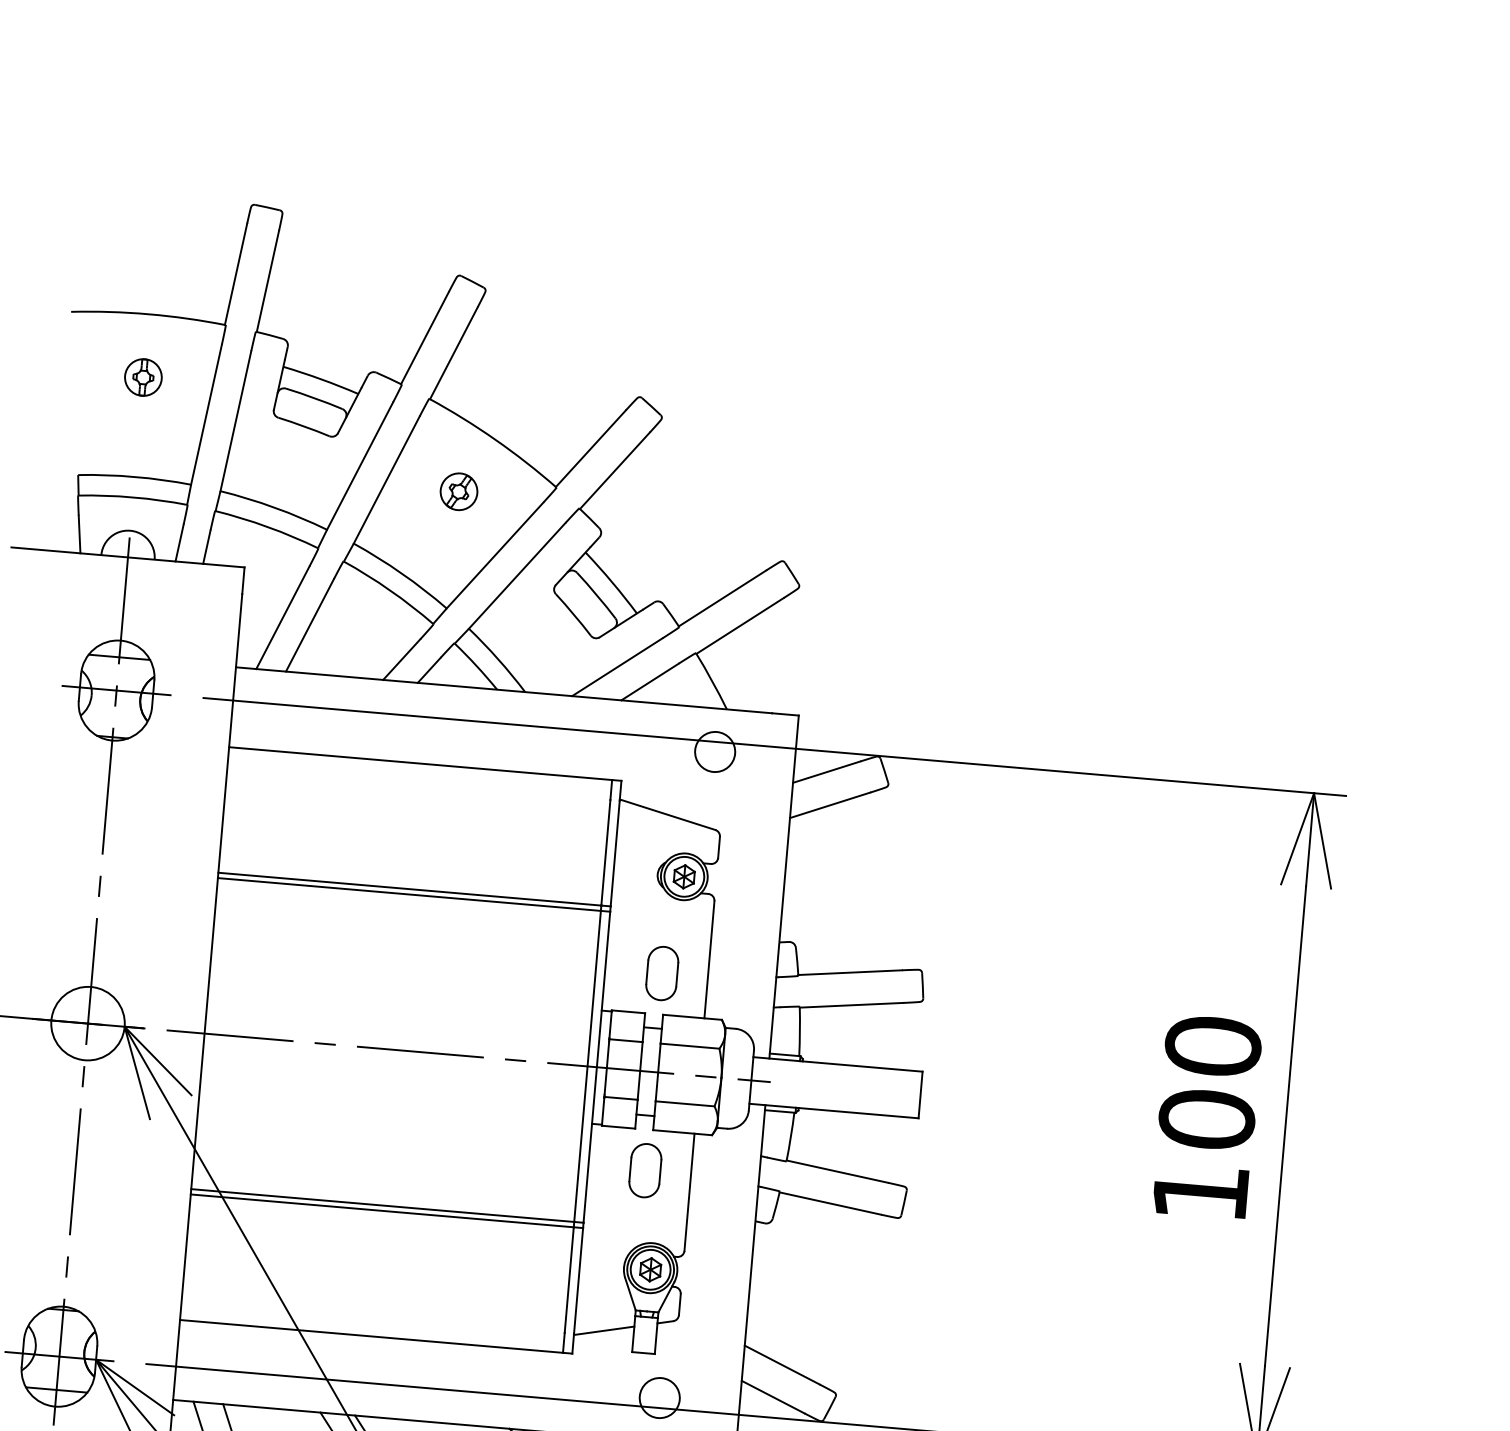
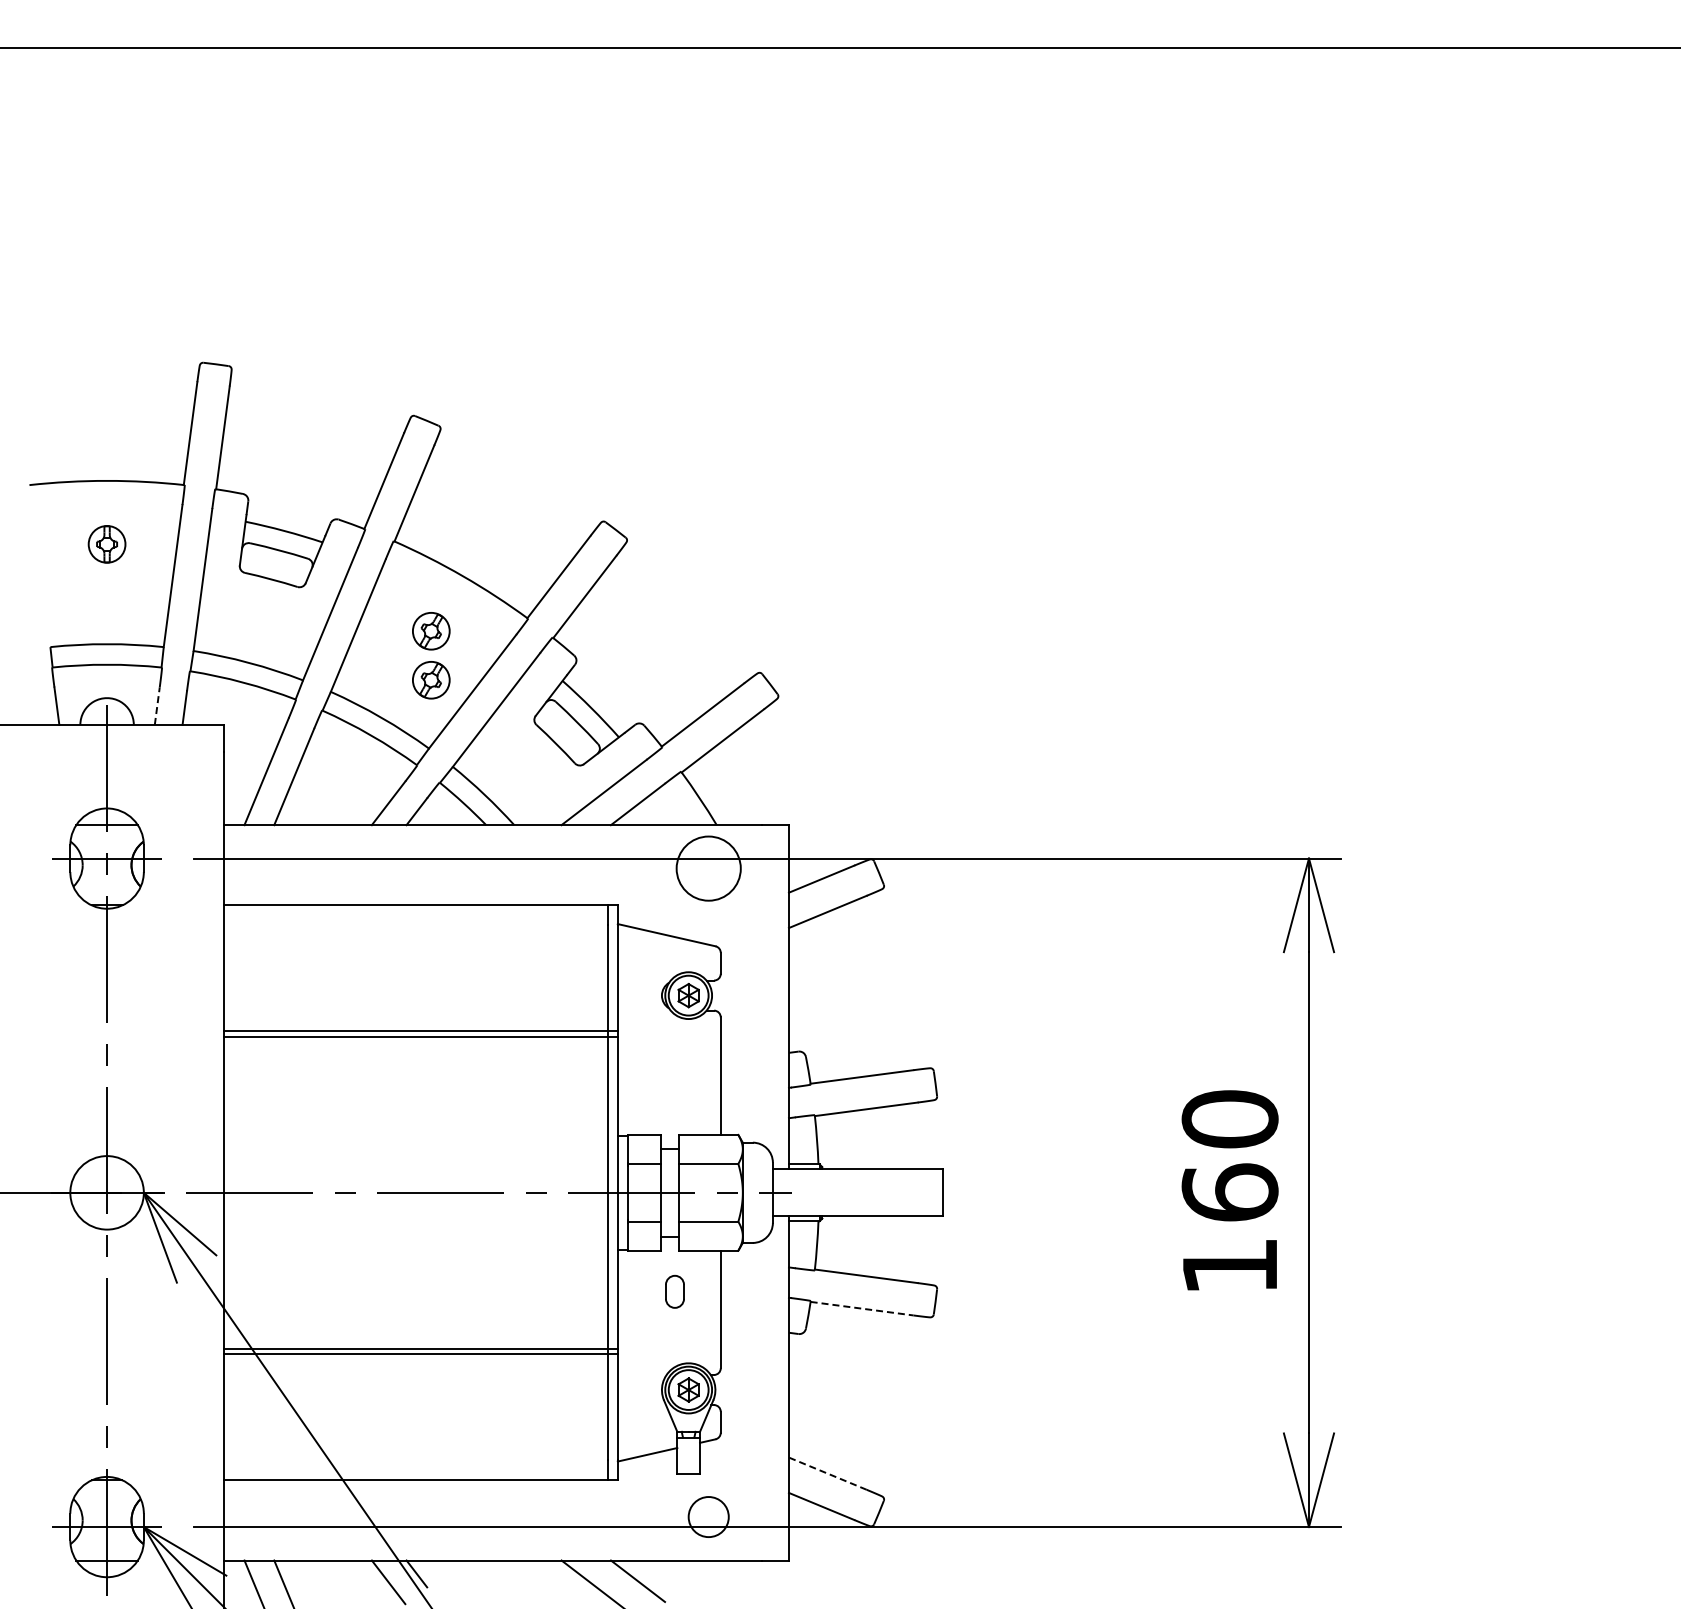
part: (455, 540) -> (431, 680), added
line: (179, 543) -> (157, 706), solid -> dashed
circle: (714, 751) -> (708, 868), size x1.6
part: (661, 973) -> (674, 1093), removed
text: (1206, 1119) -> (1229, 1192), 100 -> 160
part: (644, 1170) -> (674, 1291), size x0.6
line: (830, 1203) -> (862, 1308), solid -> dashed
line: (781, 1364) -> (827, 1473), solid -> dashed

